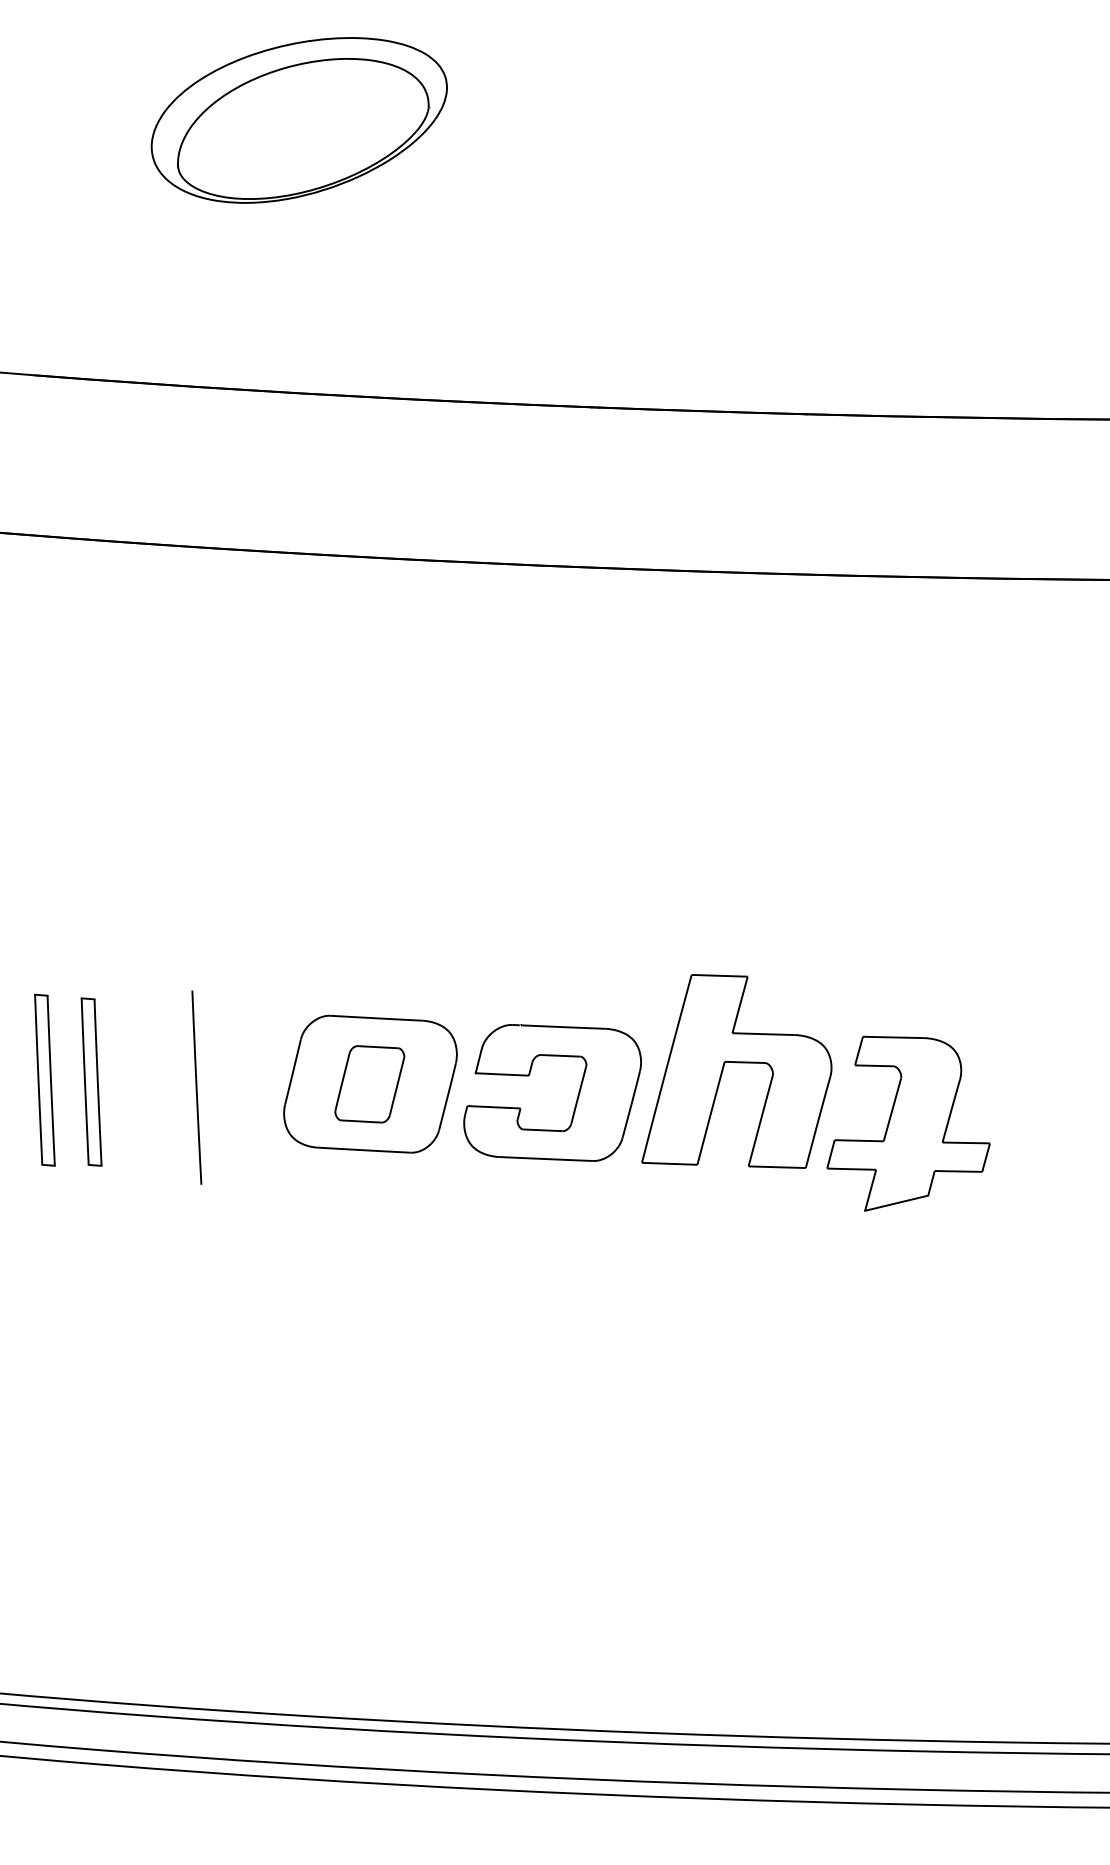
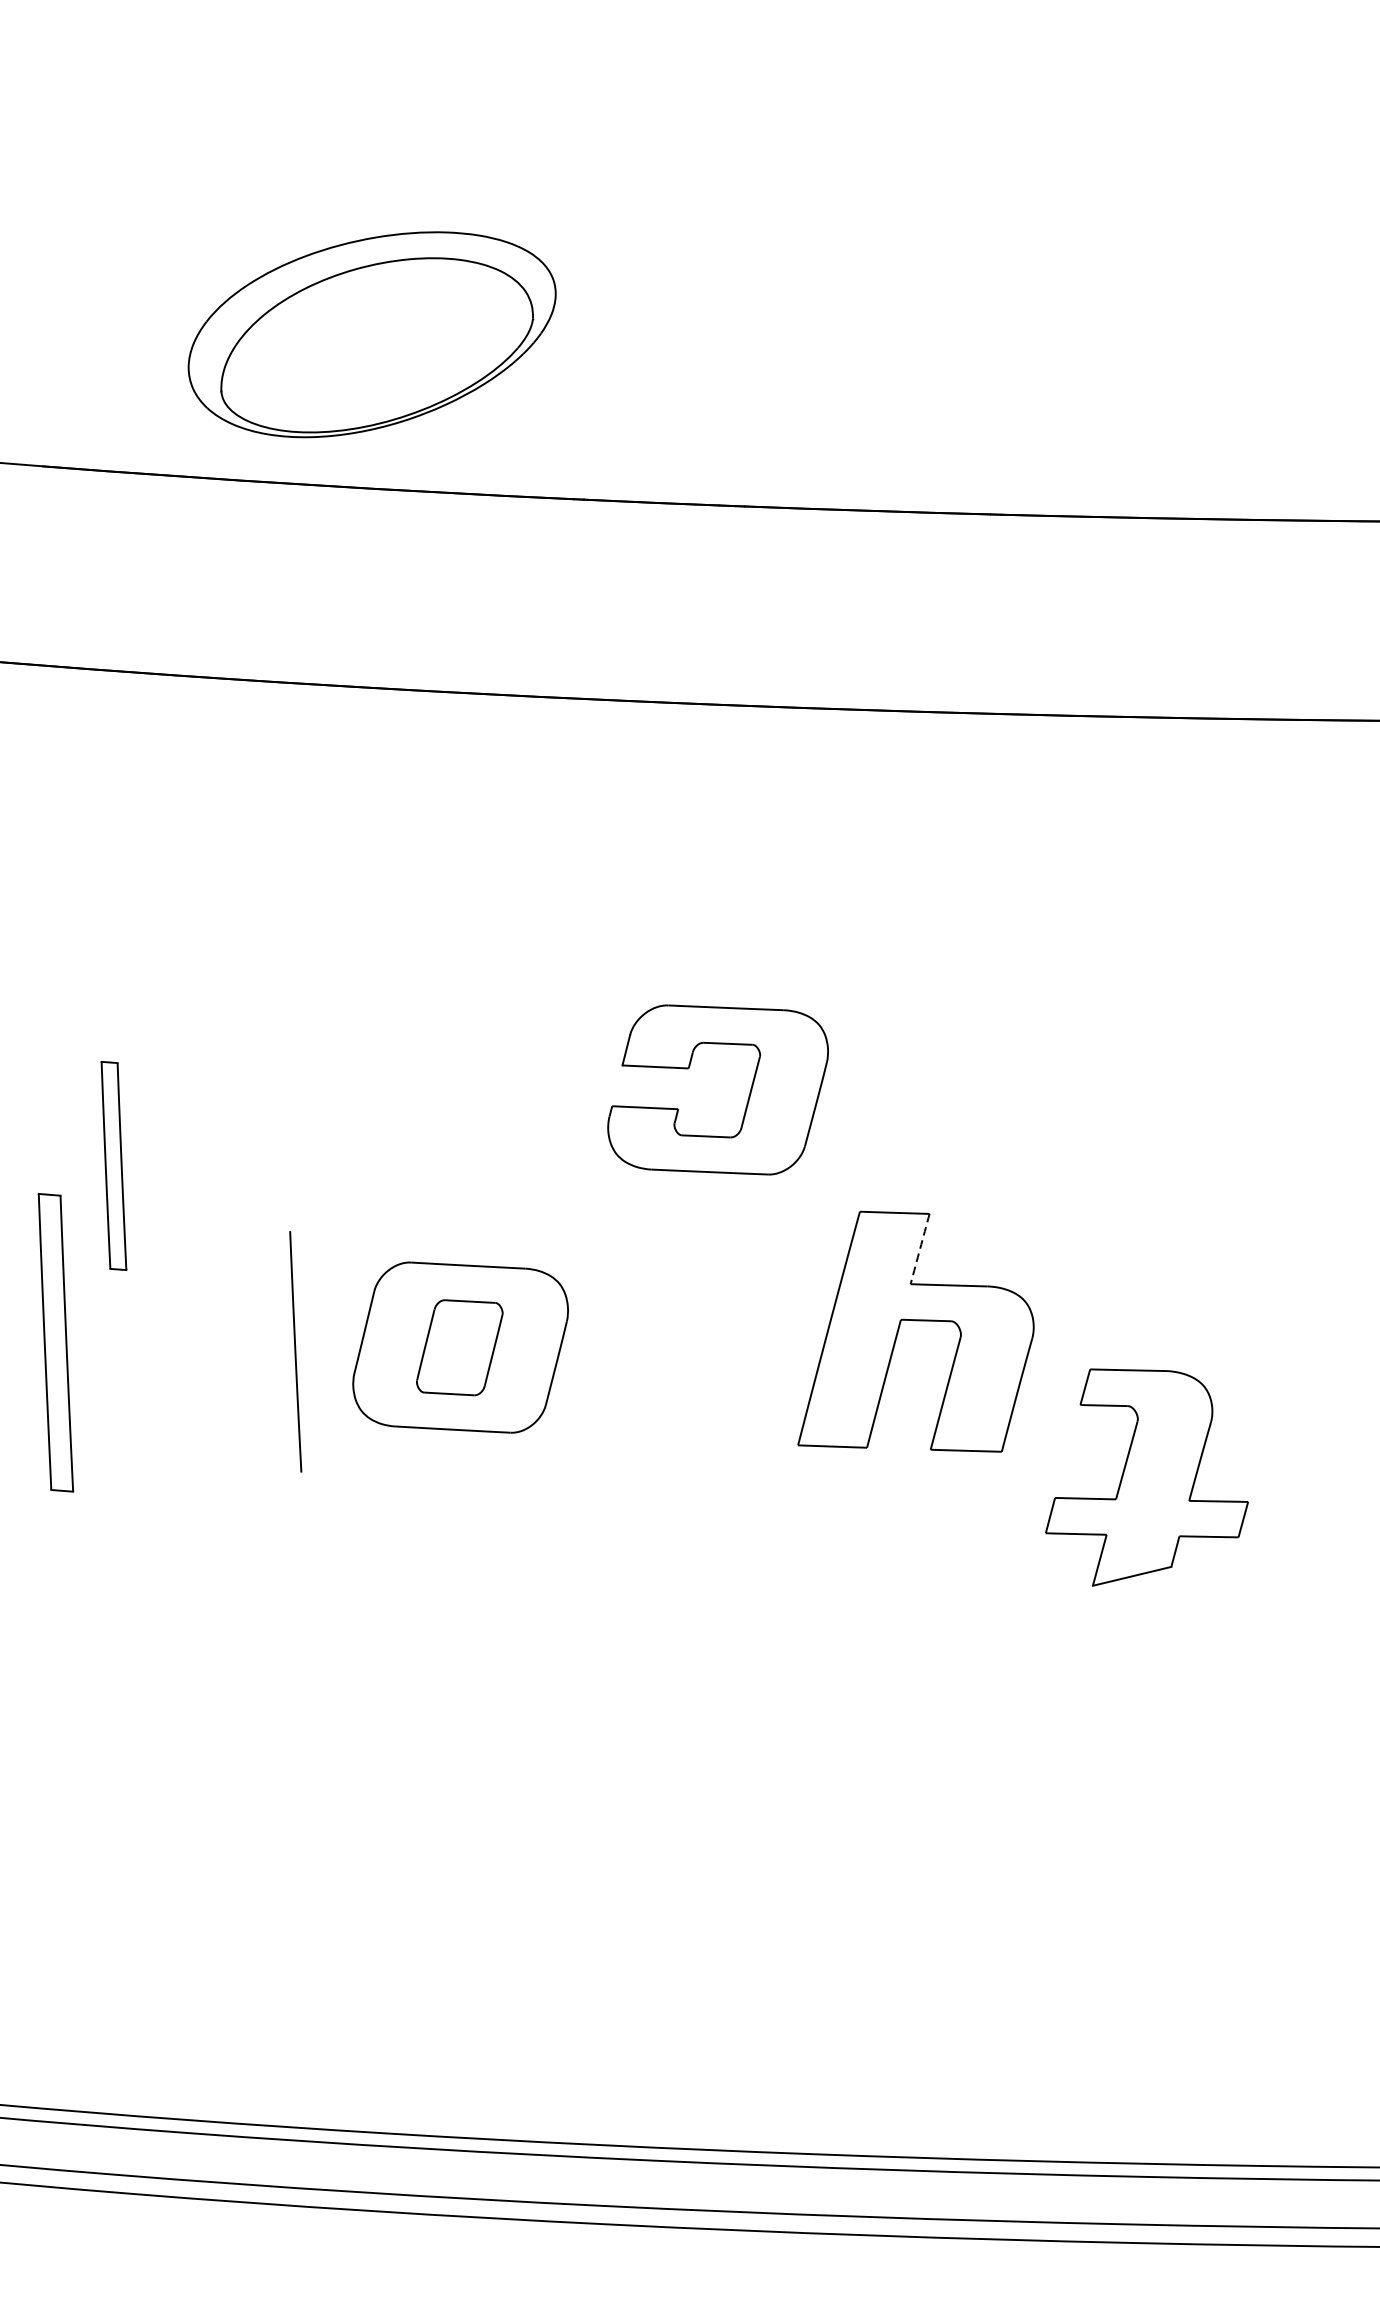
part: (298, 120) -> (371, 334), moved
arc: (740, 1004) -> (920, 1248), solid -> dashed
part: (44, 1079) -> (55, 1341), size x1.4
part: (91, 1081) -> (113, 1165), moved
line: (196, 1087) -> (295, 1351), moved
part: (576, 1099) -> (747, 1098), moved
part: (908, 1123) -> (1146, 1477), moved

